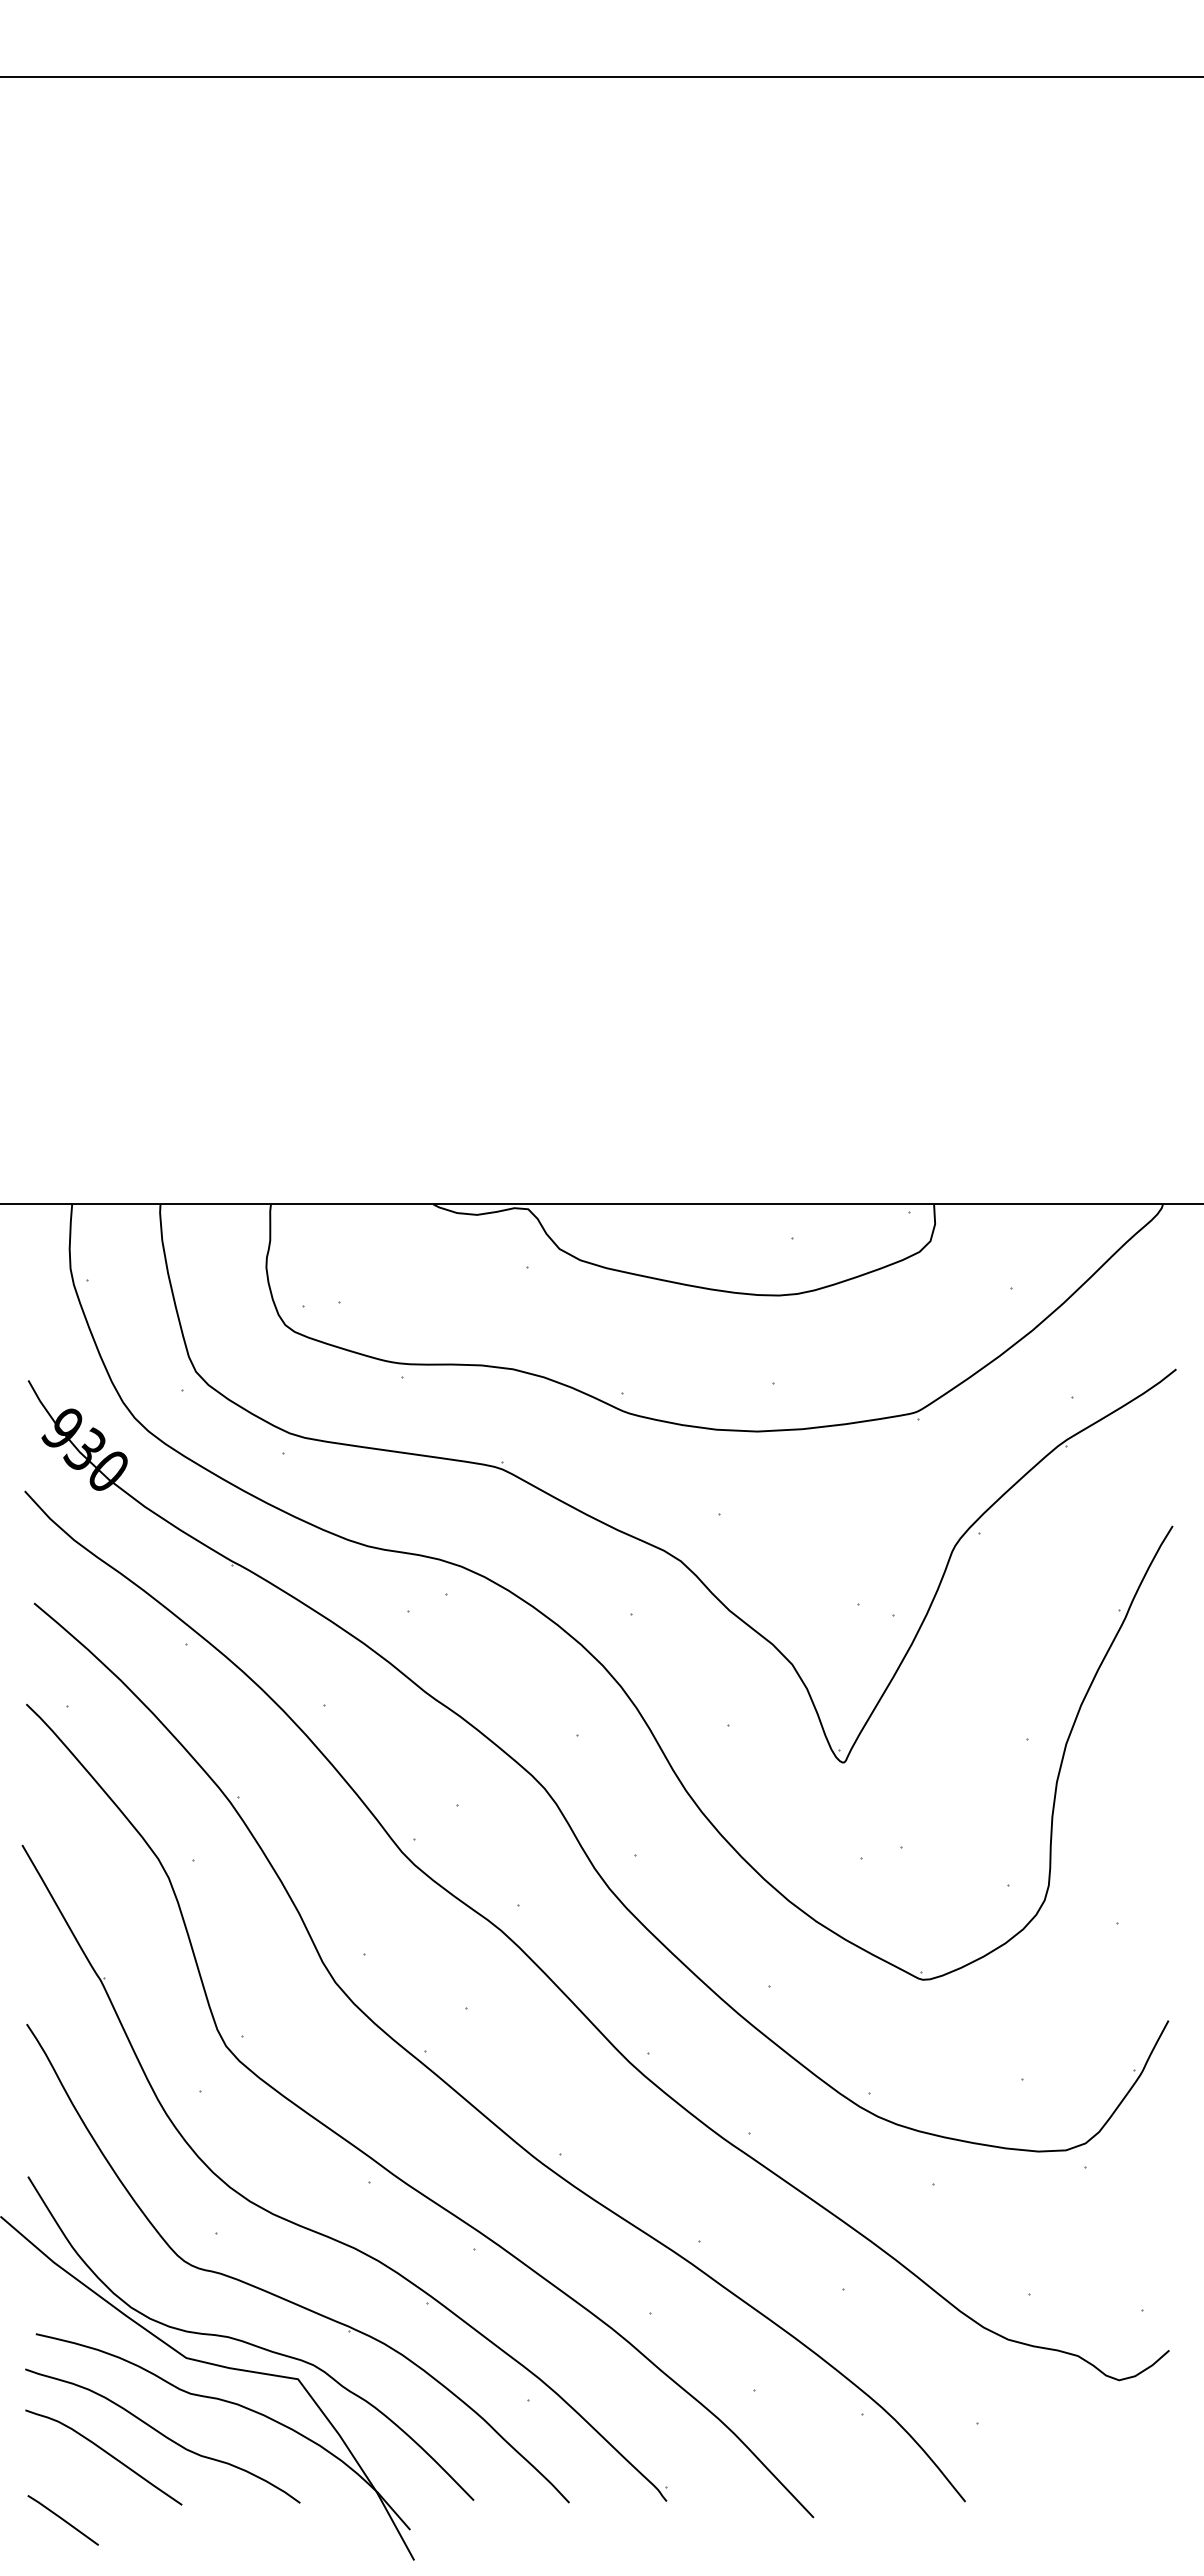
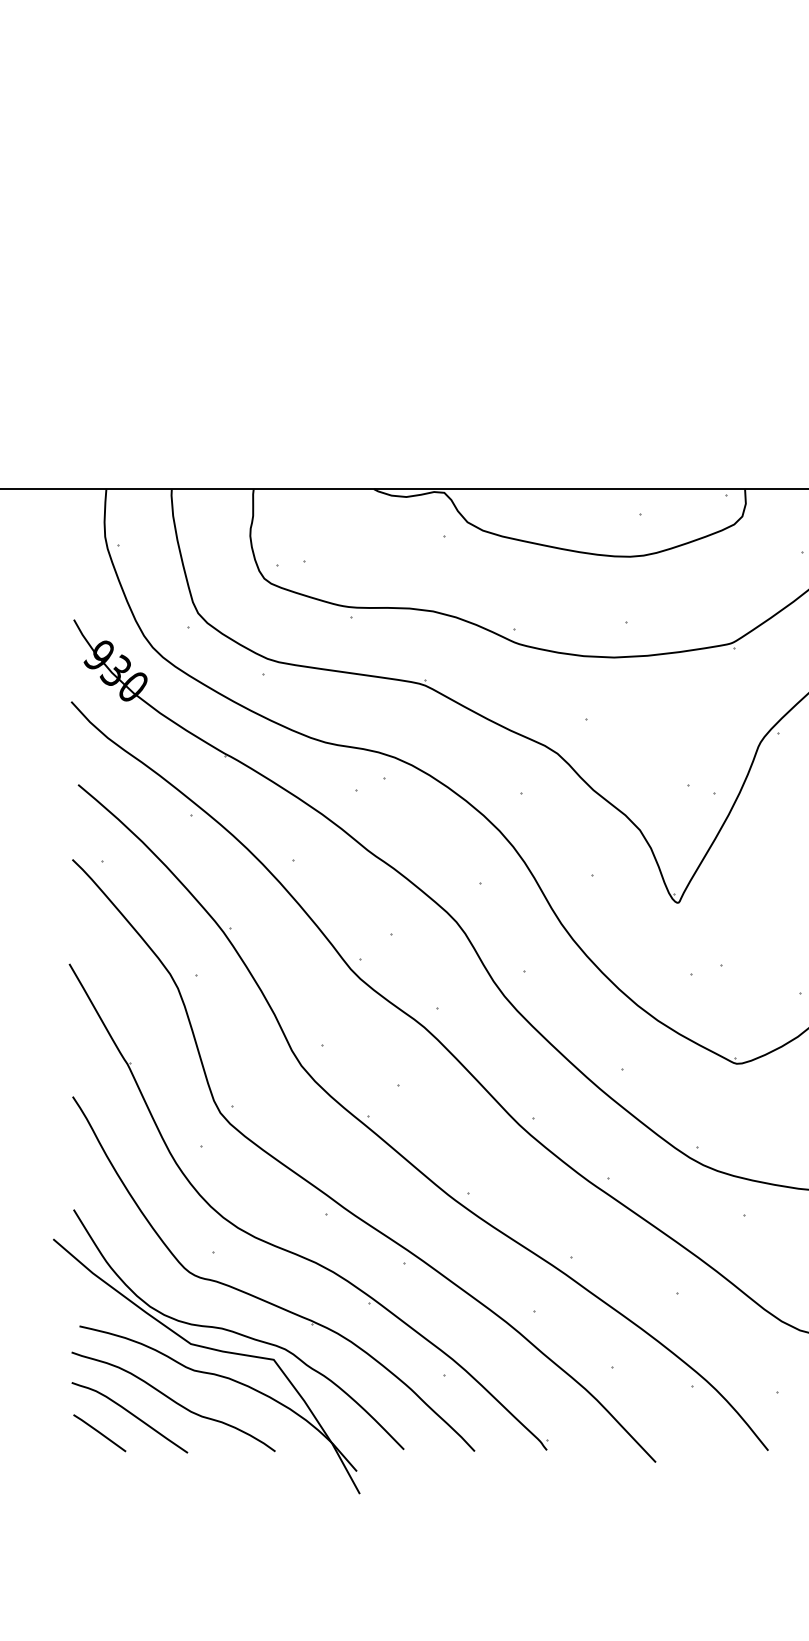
line: (62, 2520) -> (99, 1433), moved

